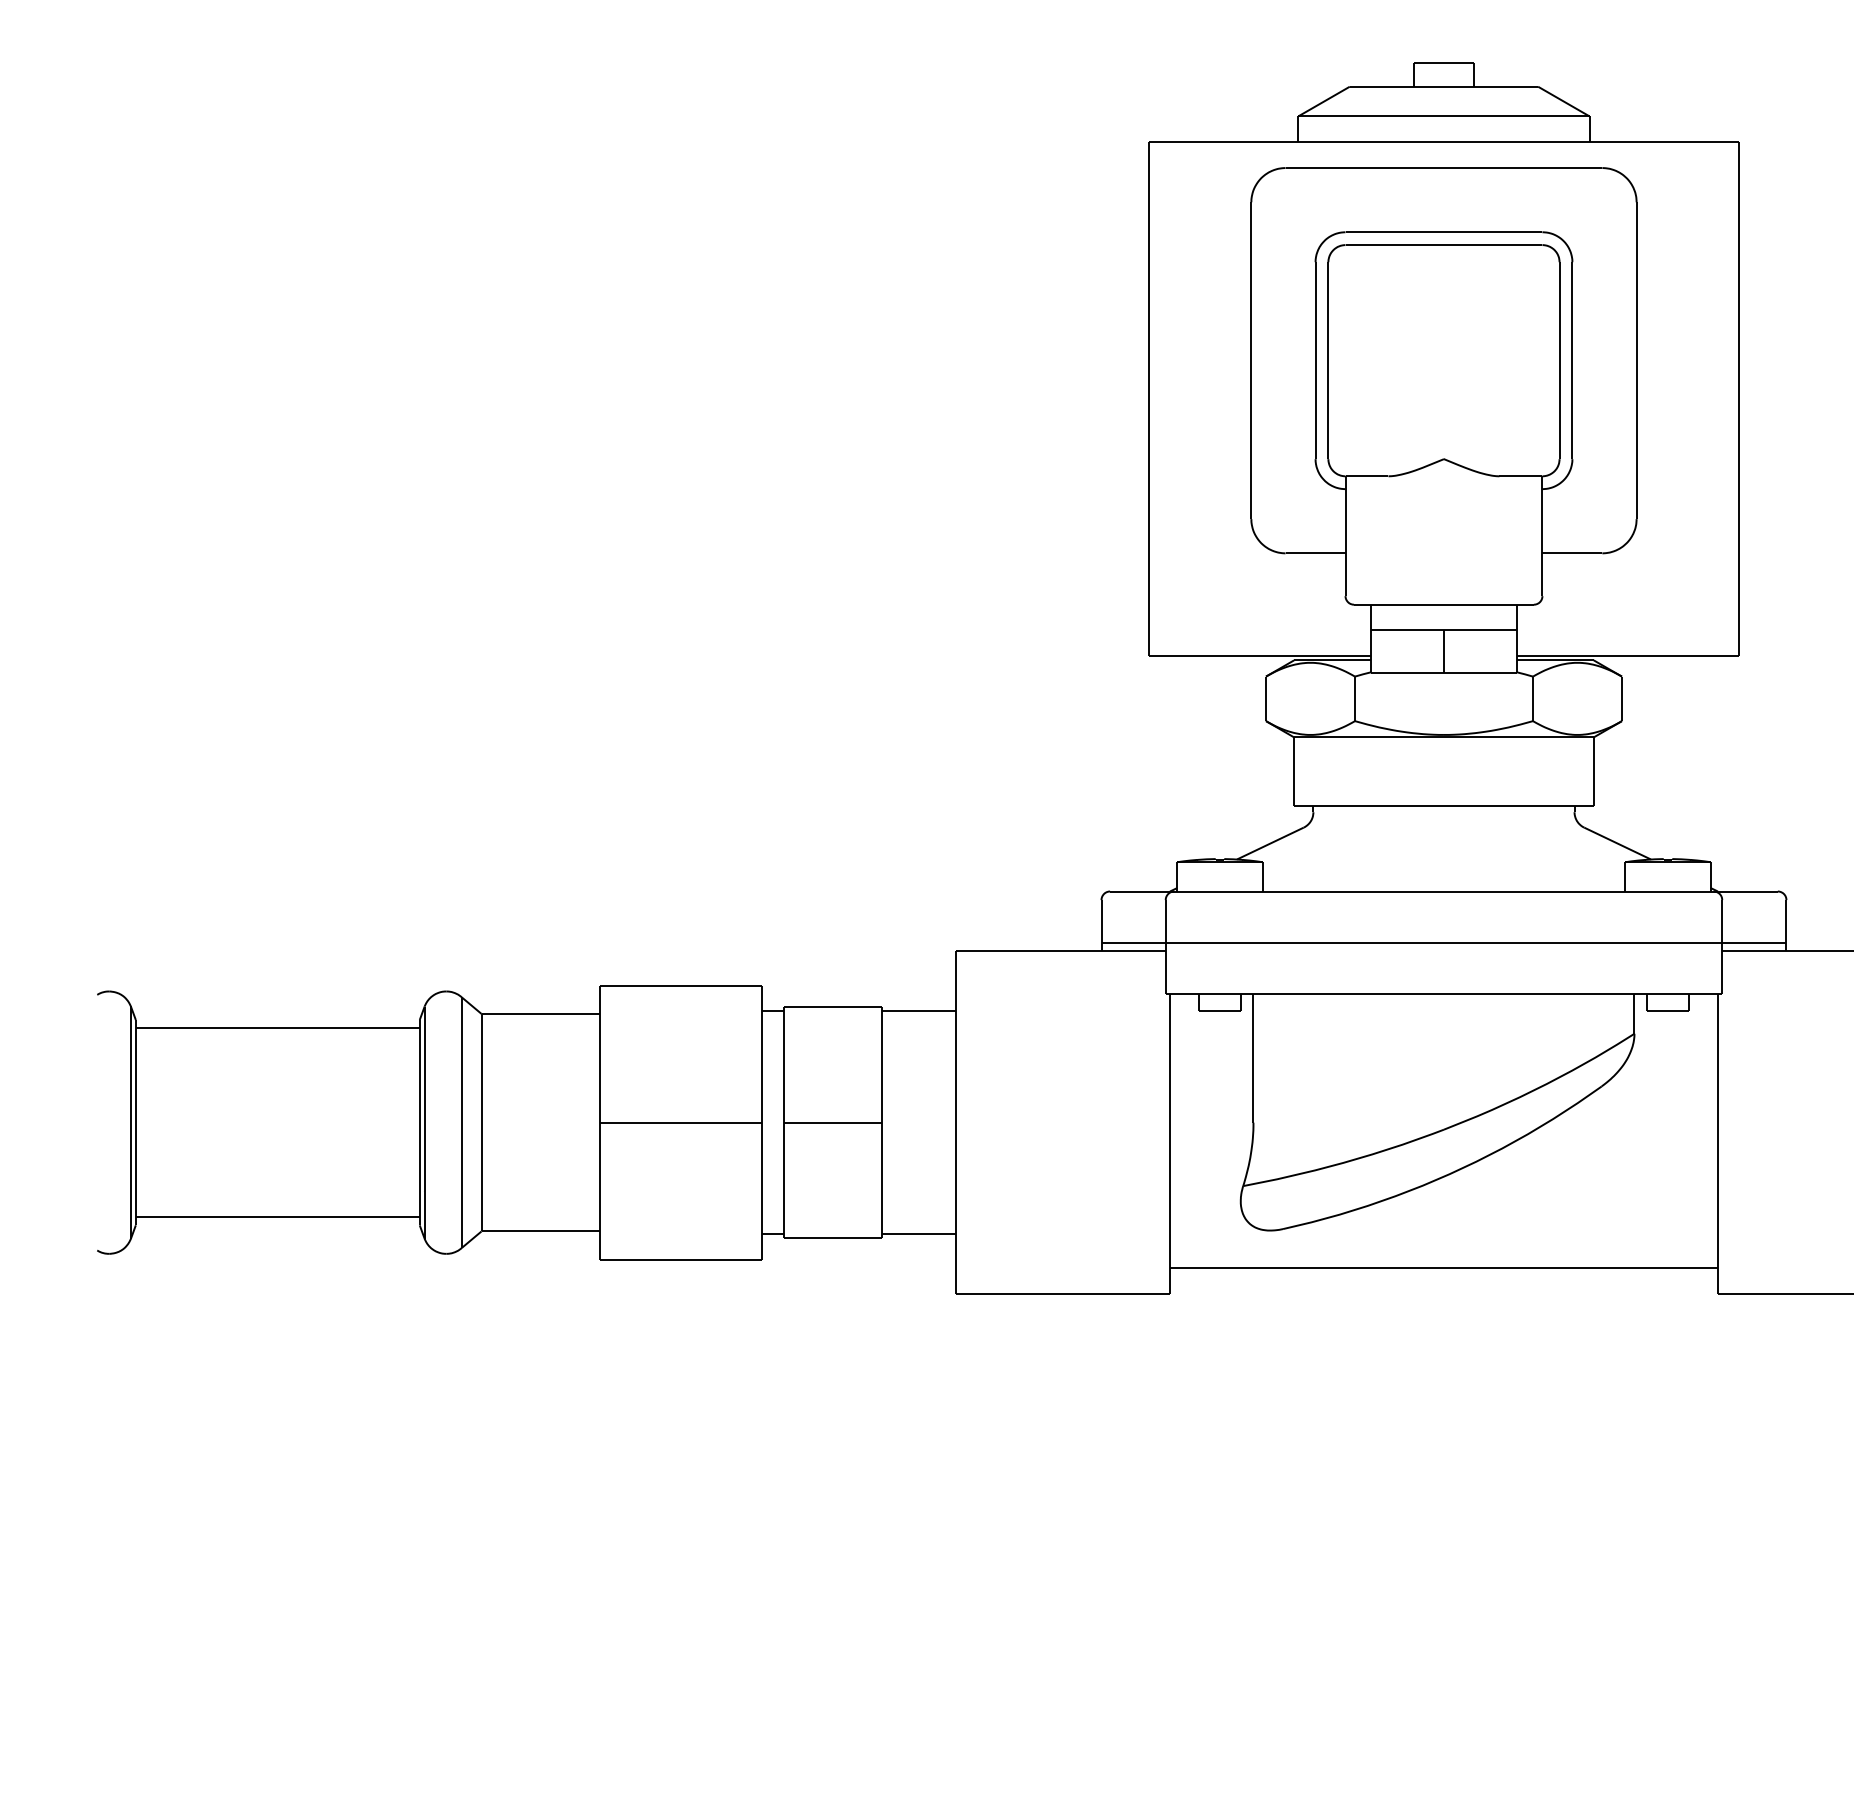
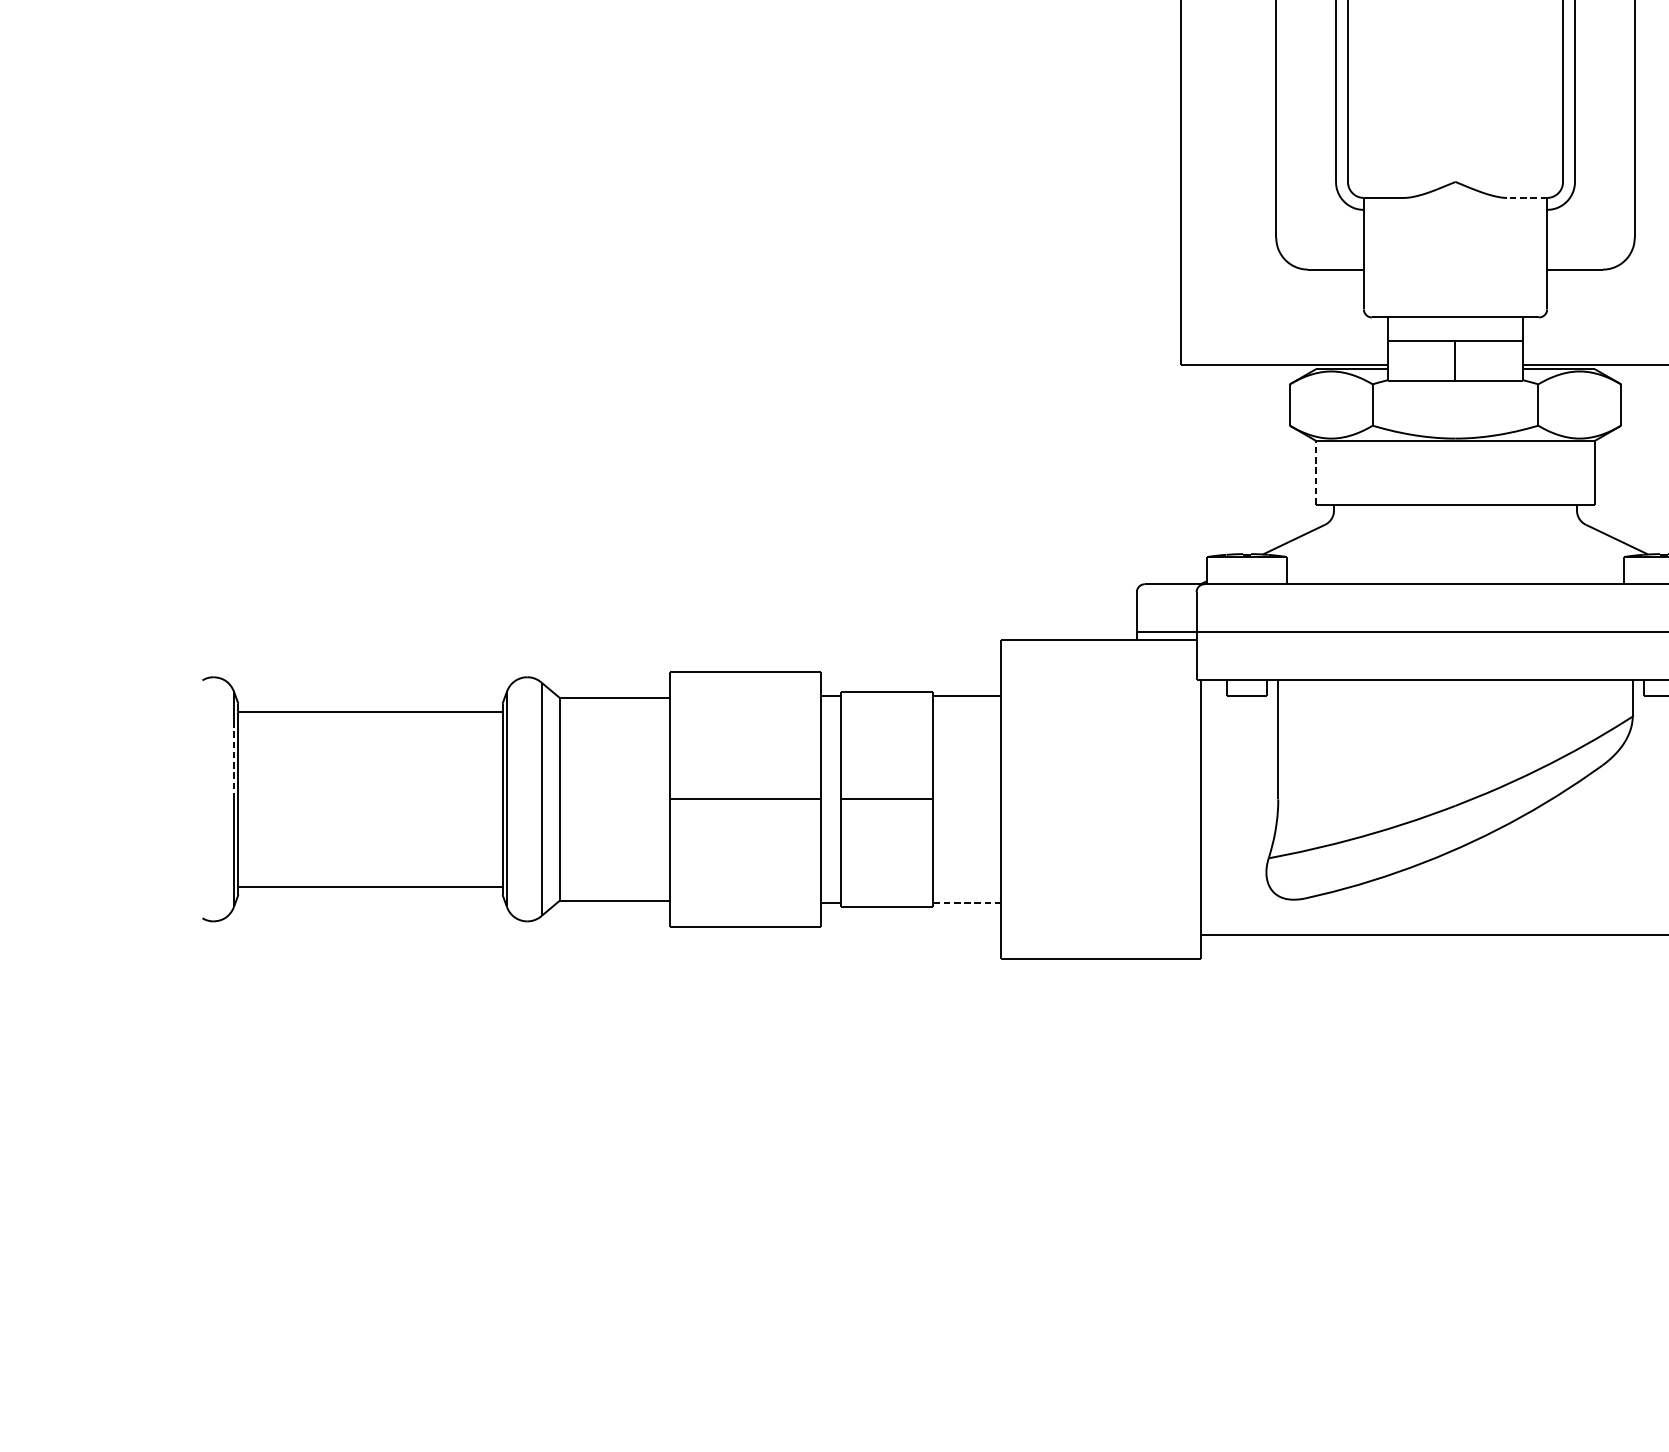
line: (1520, 476) -> (1526, 198), solid -> dashed
line: (1294, 771) -> (1316, 472), solid -> dashed
line: (130, 1081) -> (233, 761), solid -> dashed
line: (919, 1233) -> (967, 902), solid -> dashed

